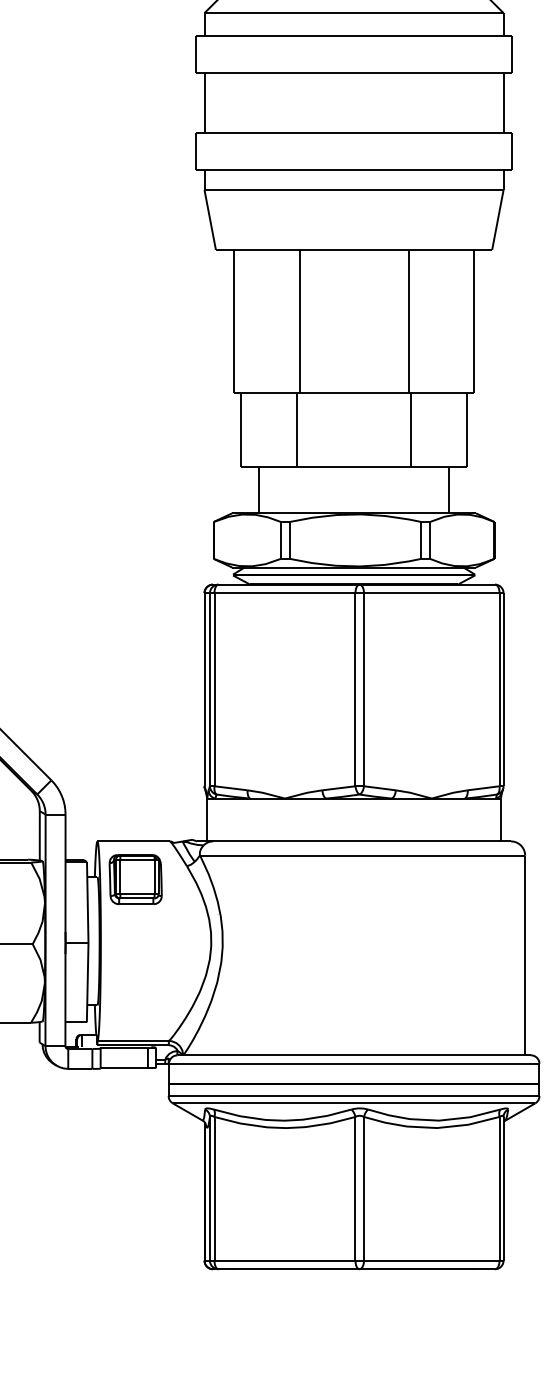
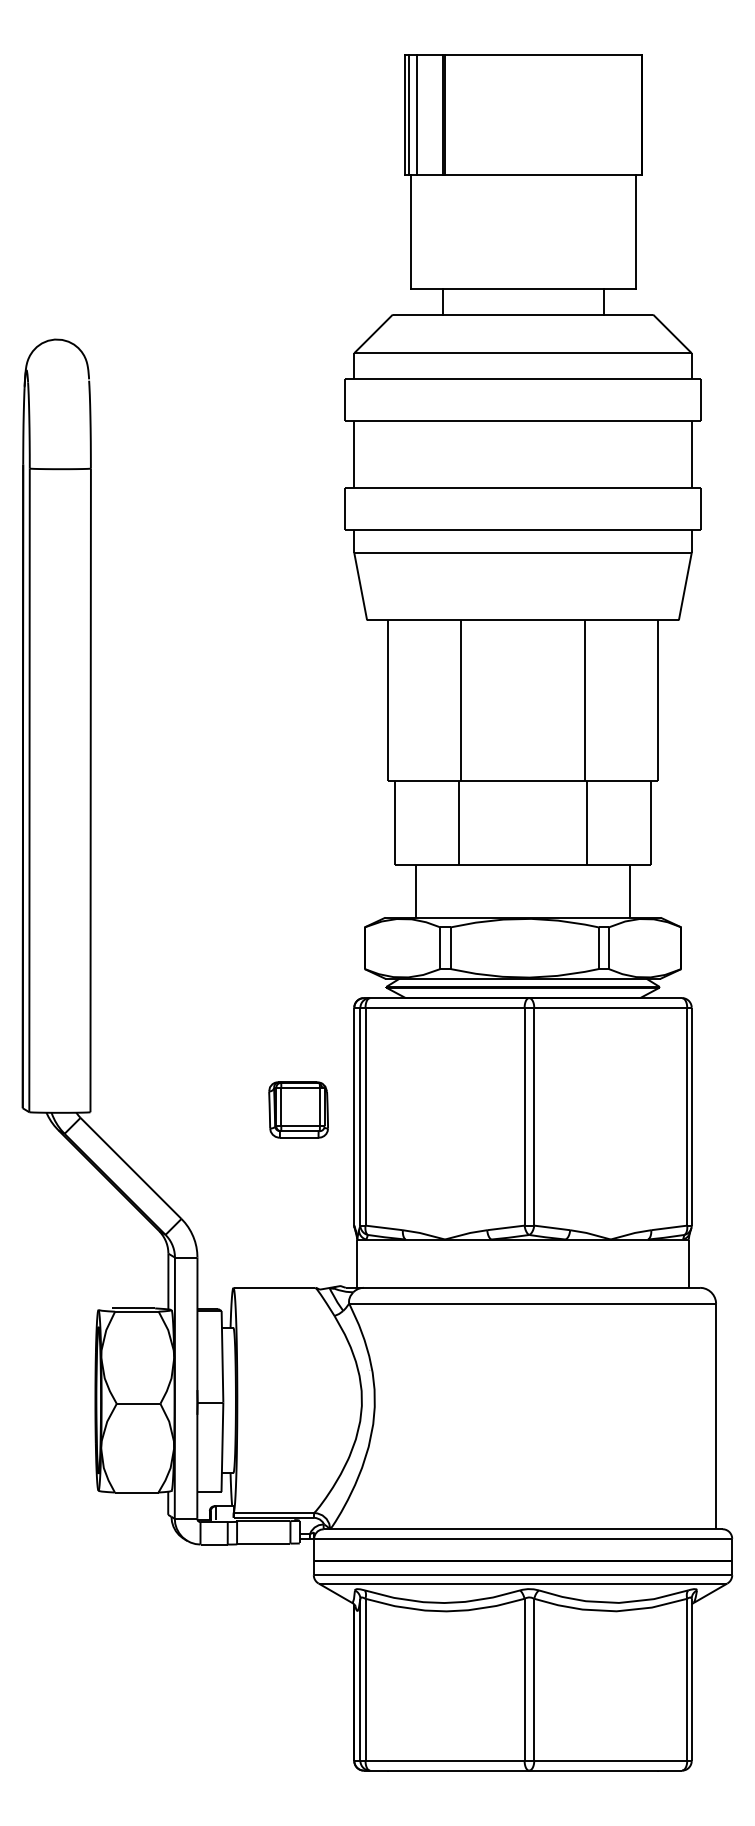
part: (135, 879) -> (298, 1109), moved

